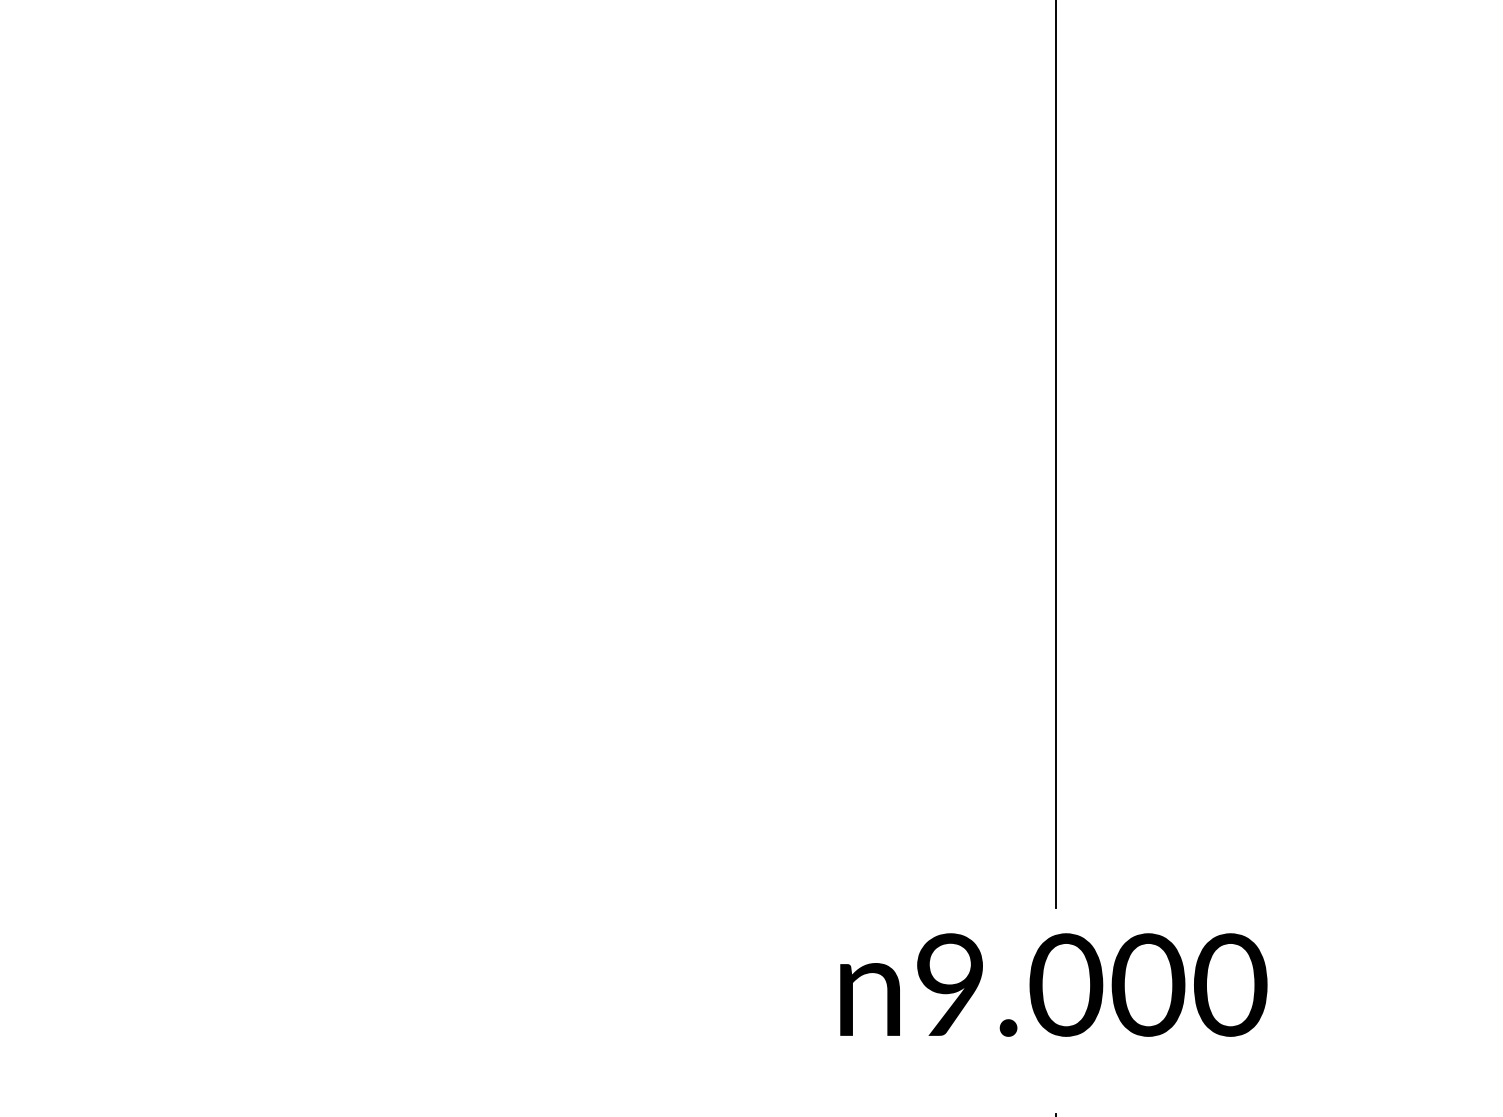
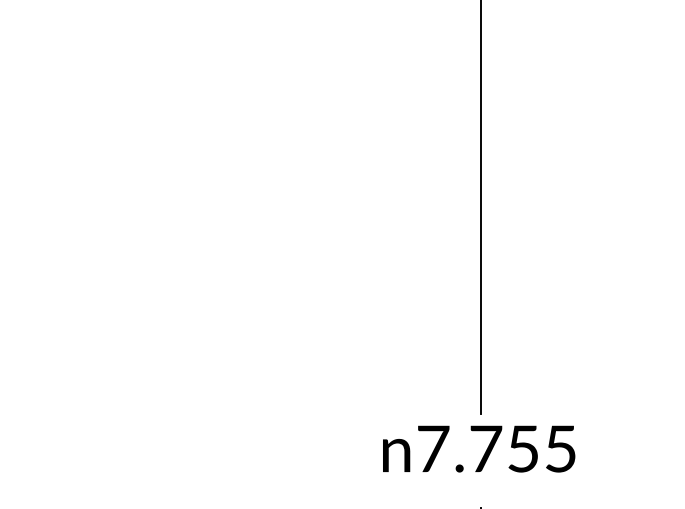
text: (1091, 984) -> (497, 448), 9.000 -> 7.755

